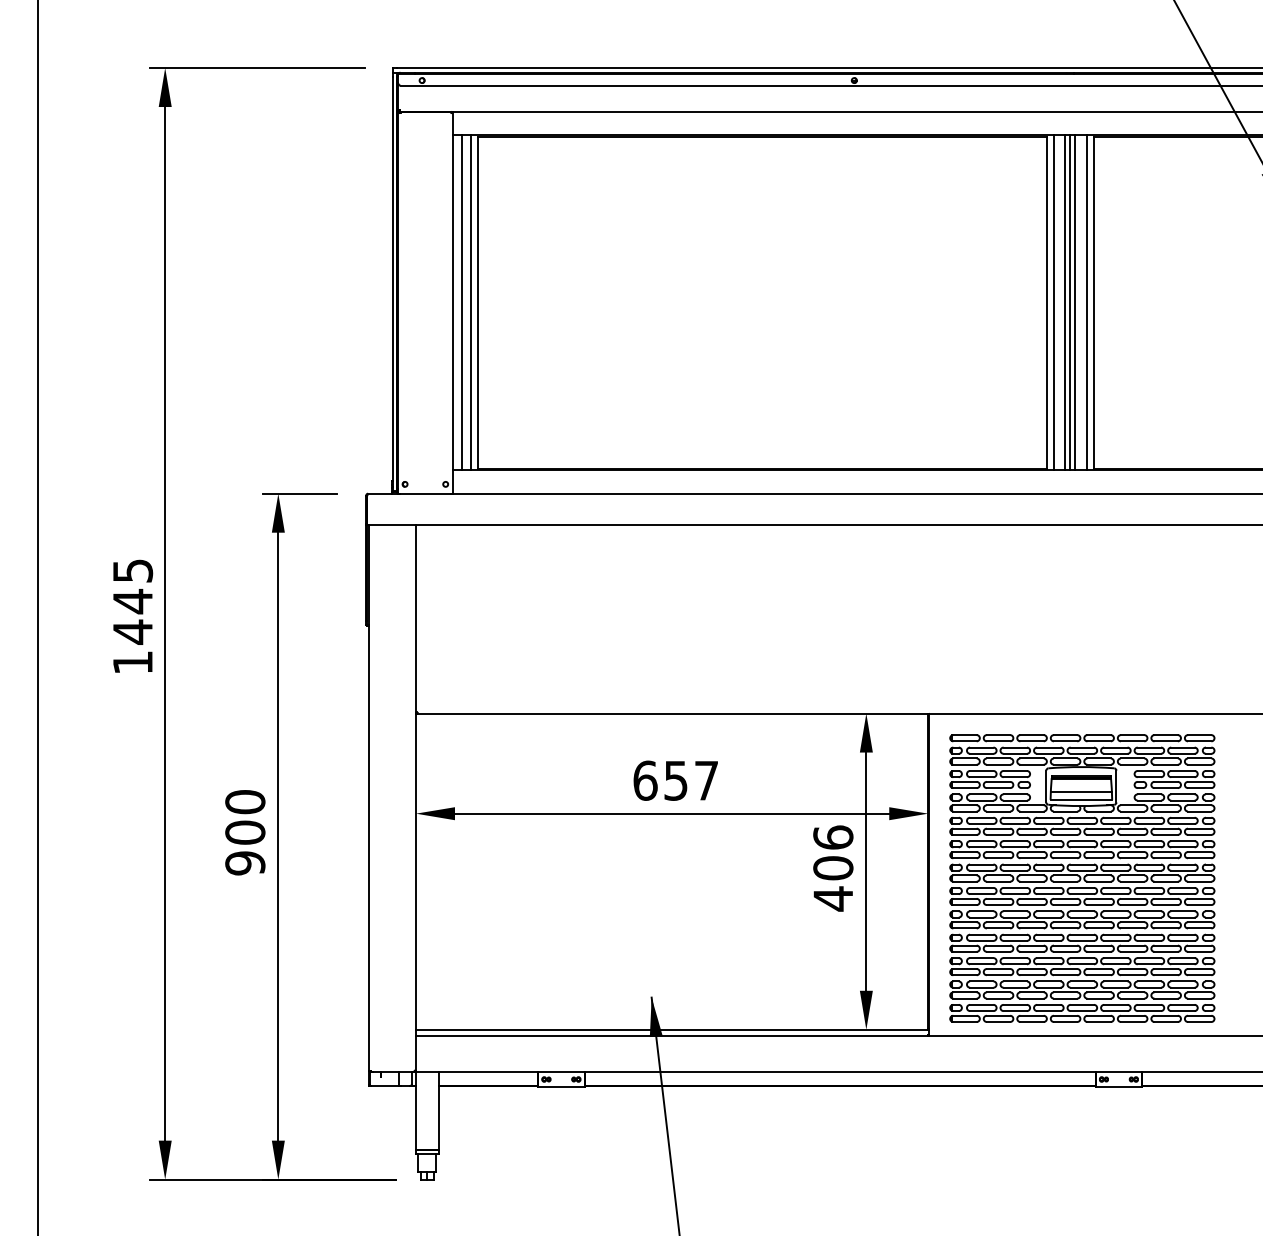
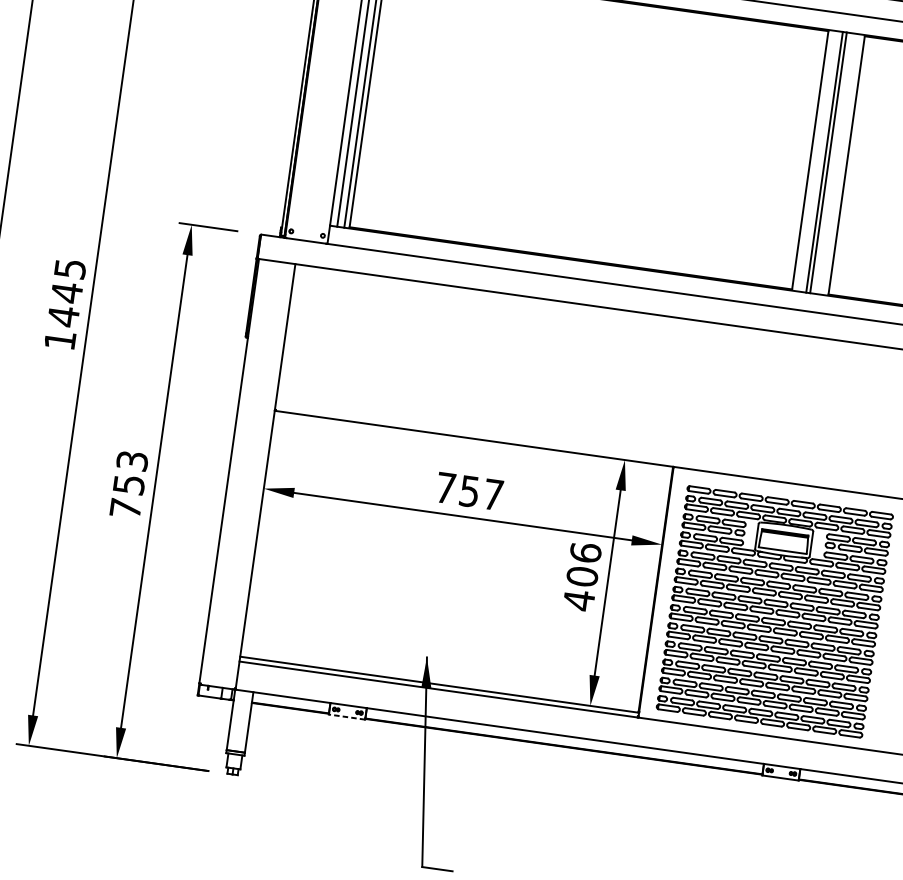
line: (1053, 302) -> (815, 160), removed
line: (1075, 302) -> (832, 163), removed
line: (1087, 302) -> (841, 164), removed
text: (645, 780) -> (445, 487), 657 -> 757
line: (1080, 791) -> (782, 544), removed
text: (245, 832) -> (129, 484), 900 -> 753
line: (560, 1087) -> (346, 717), solid -> dashed

